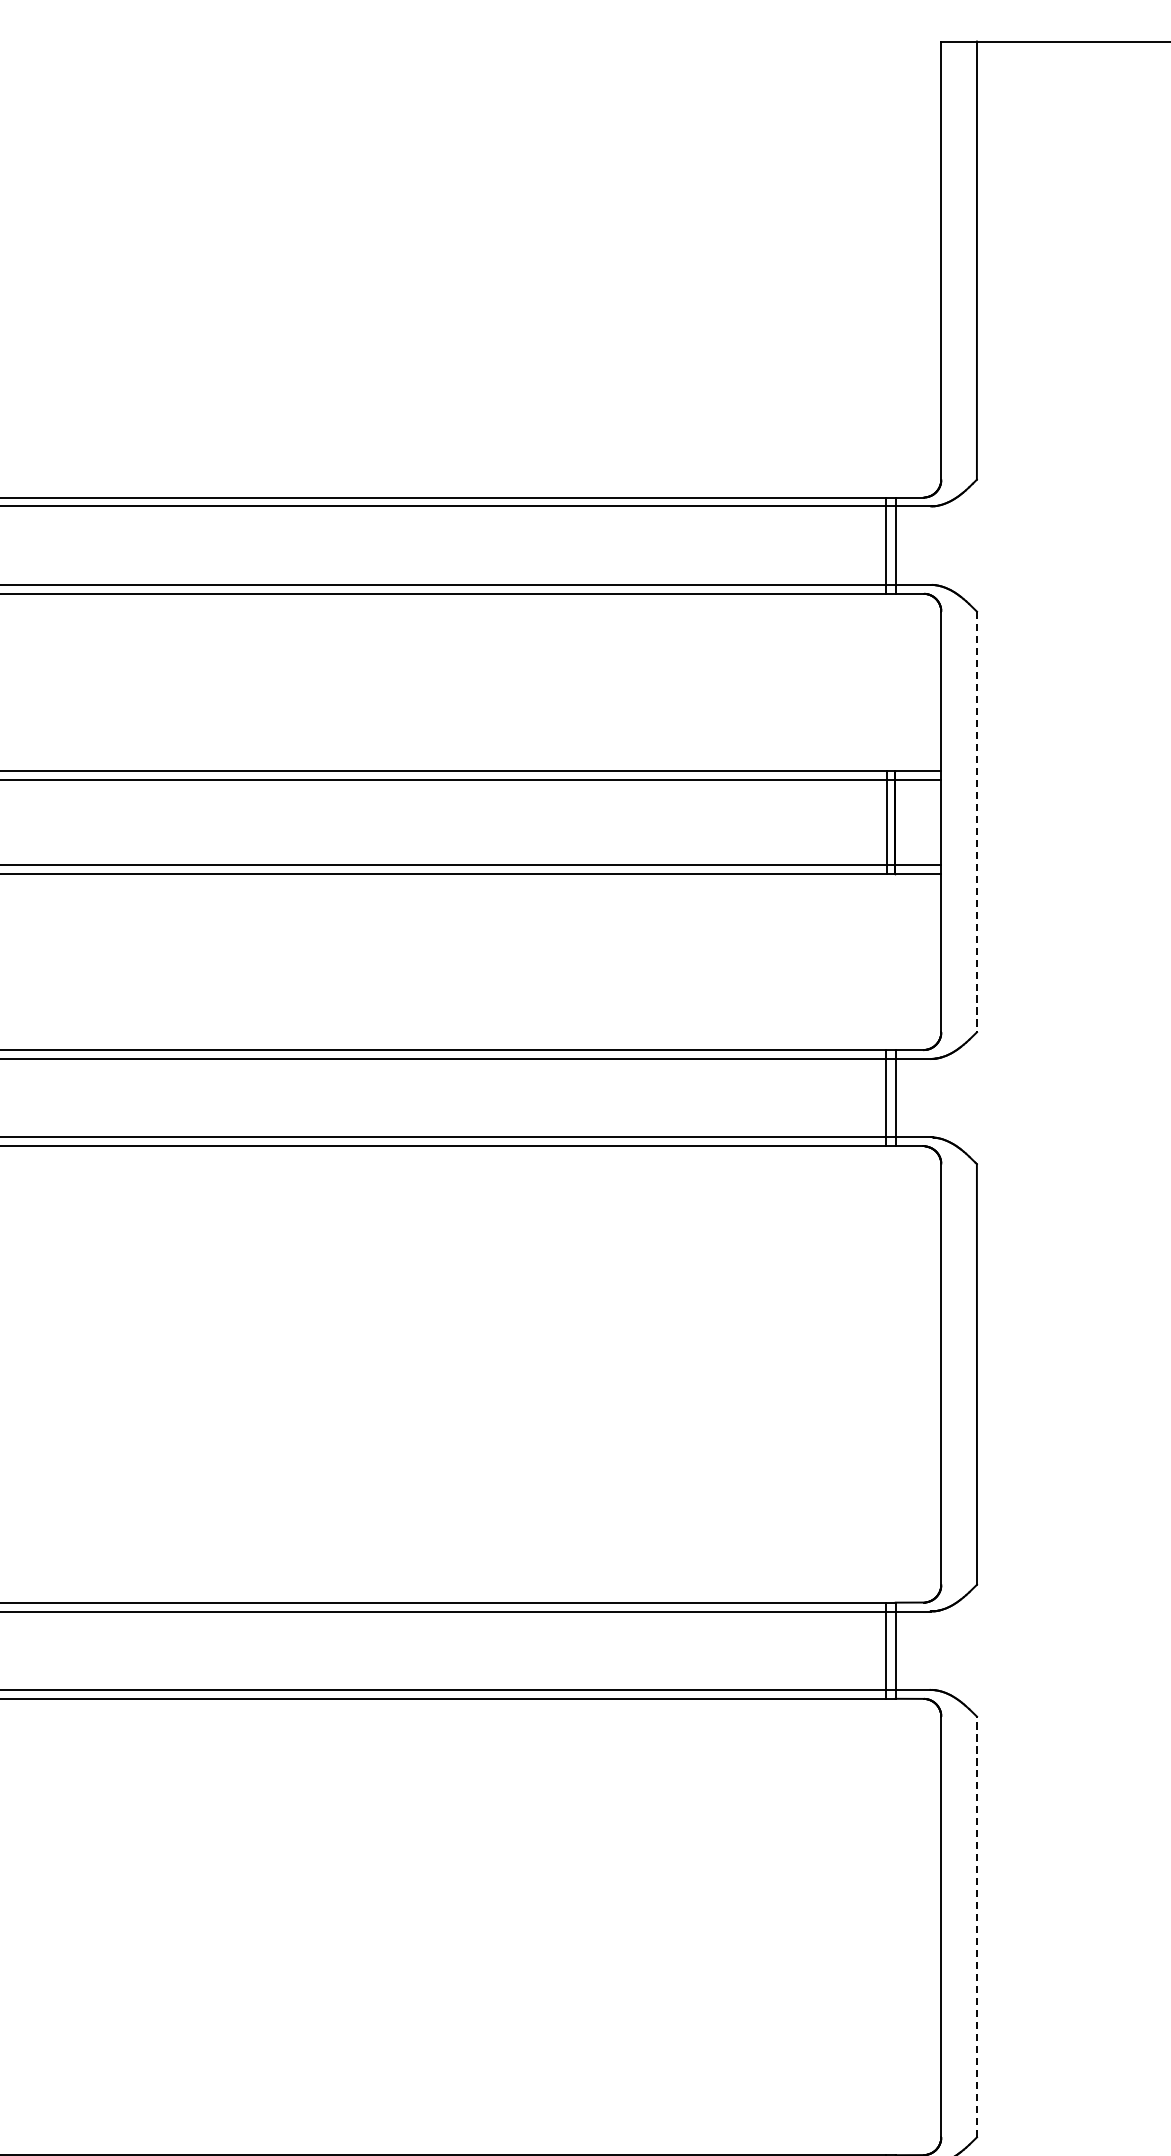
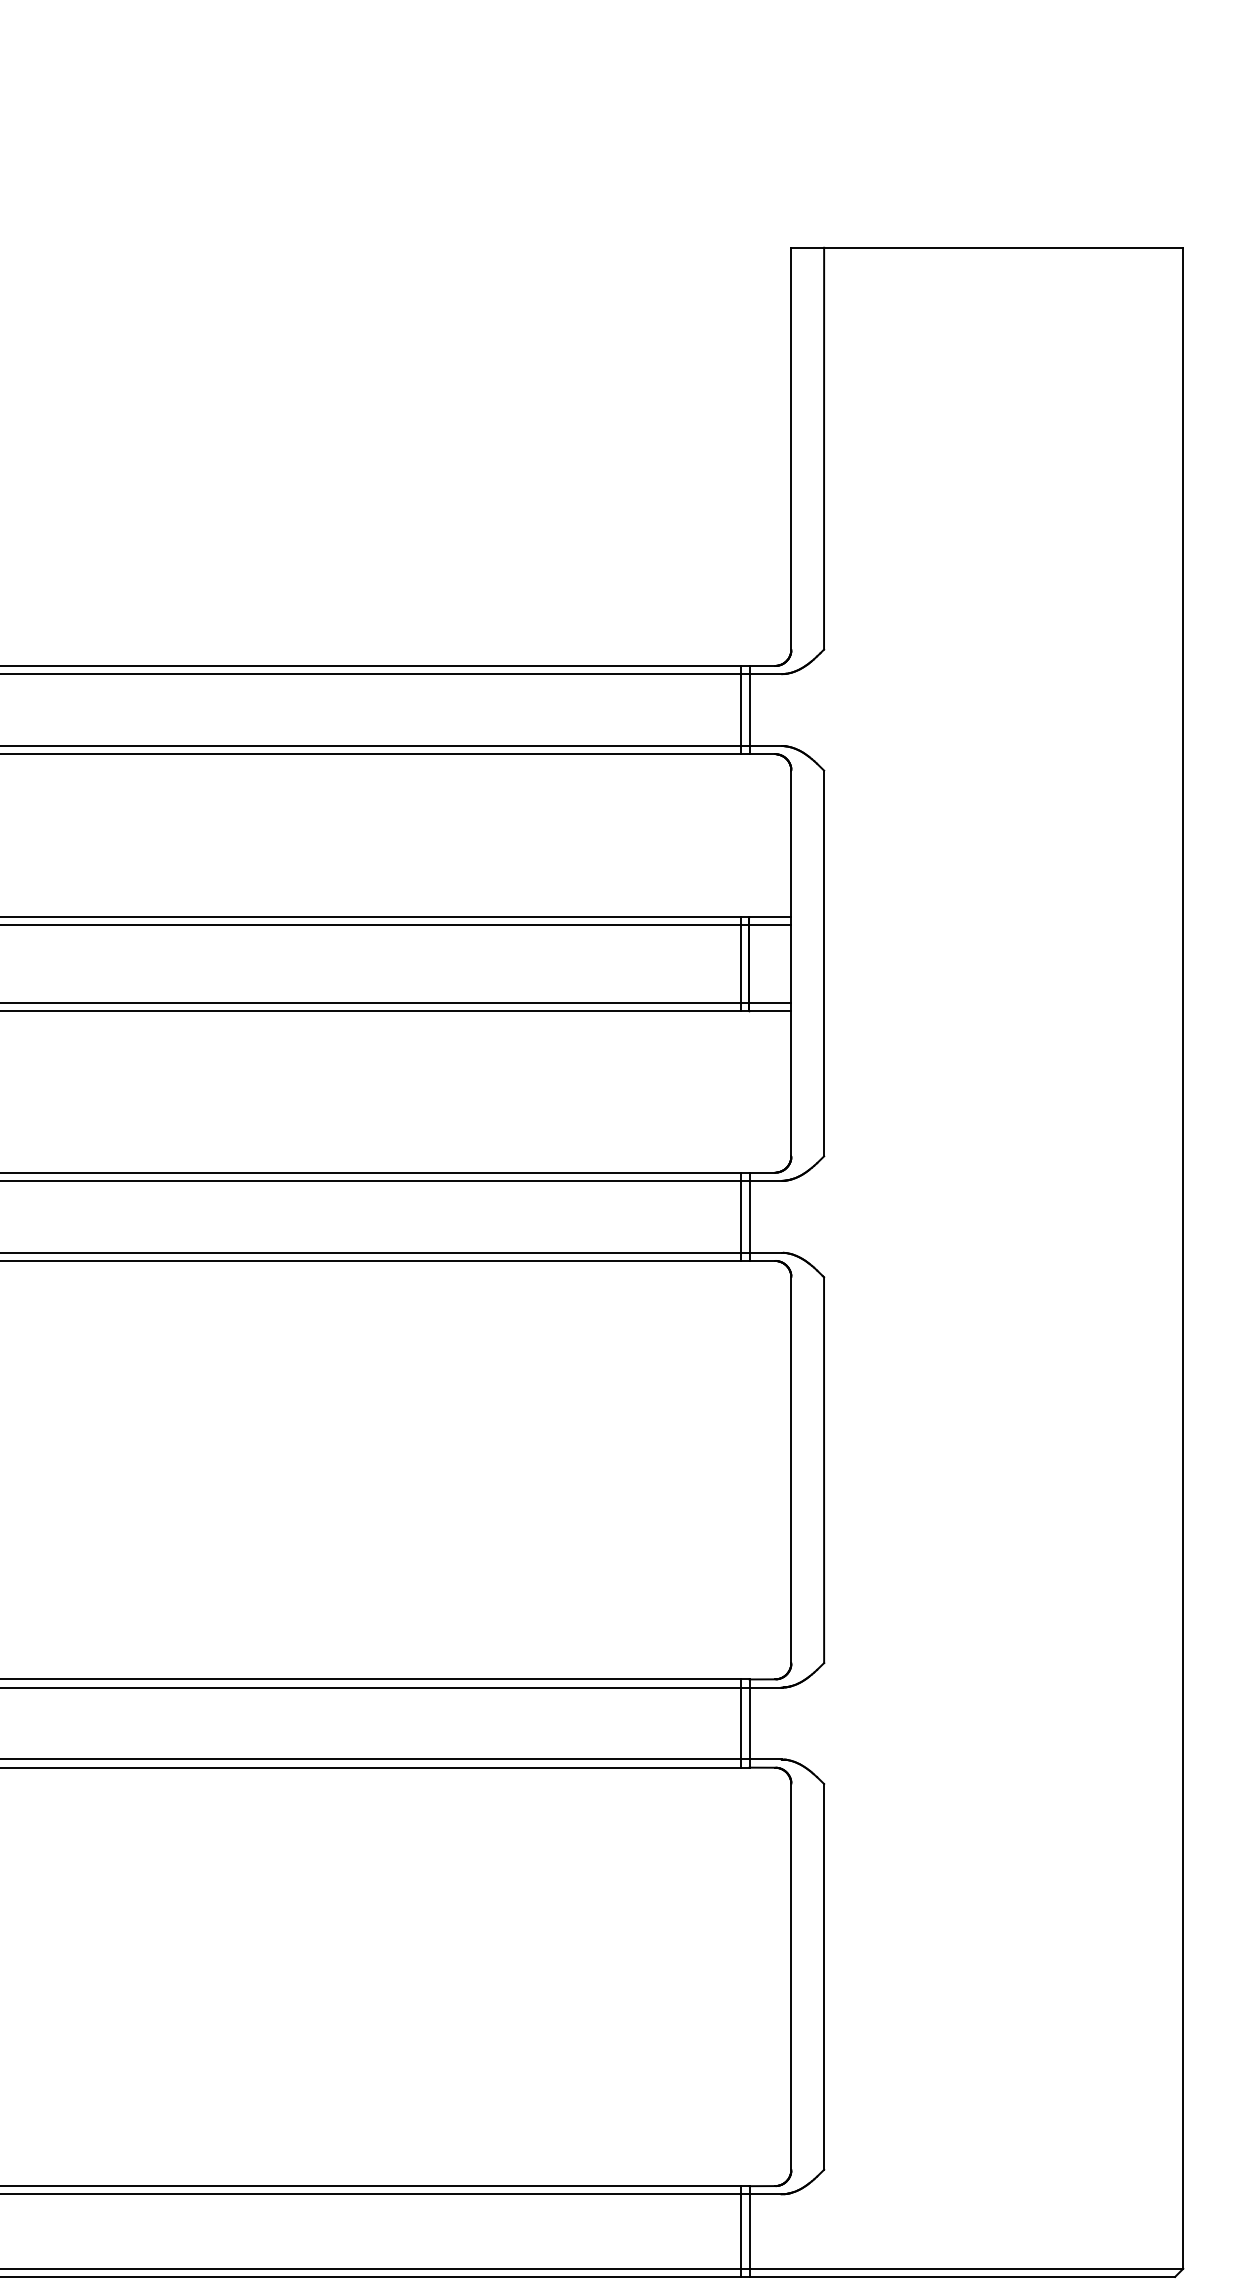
line: (977, 821) -> (824, 963), dashed -> solid
line: (977, 1926) -> (824, 1976), dashed -> solid

